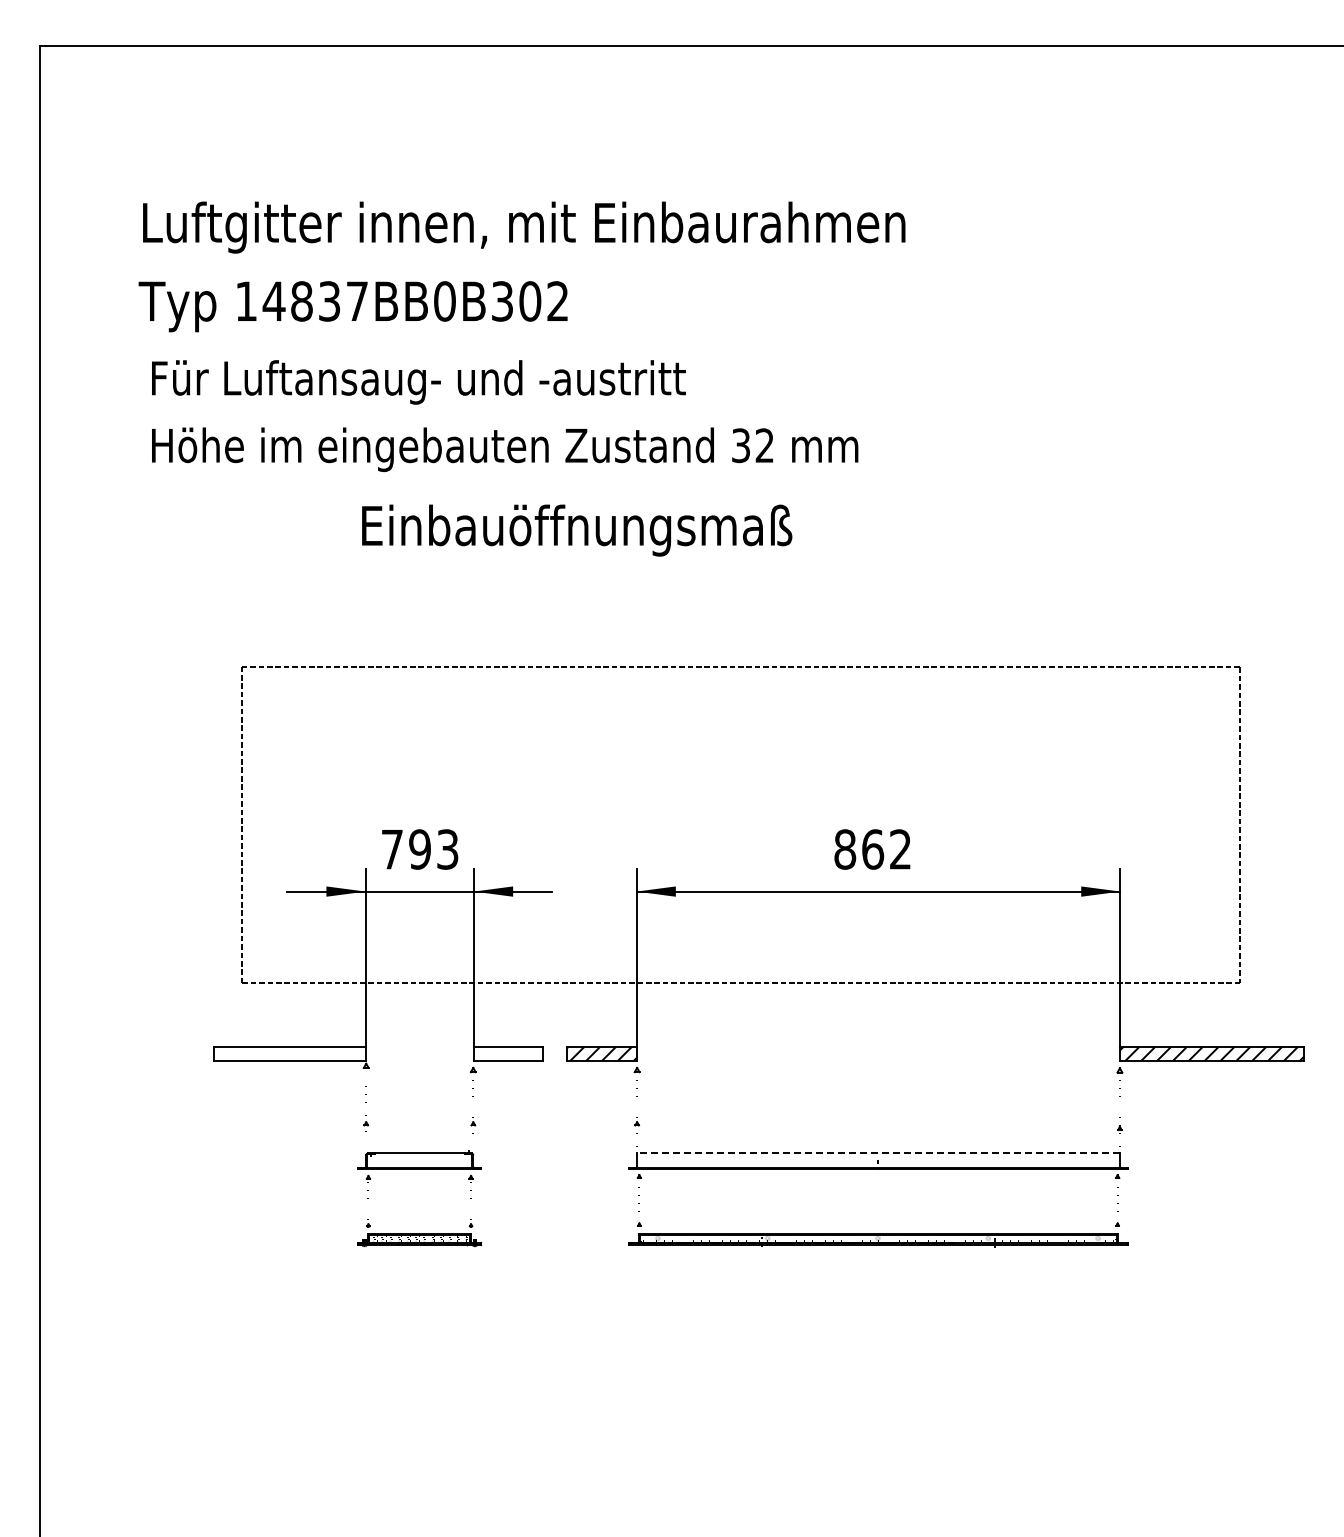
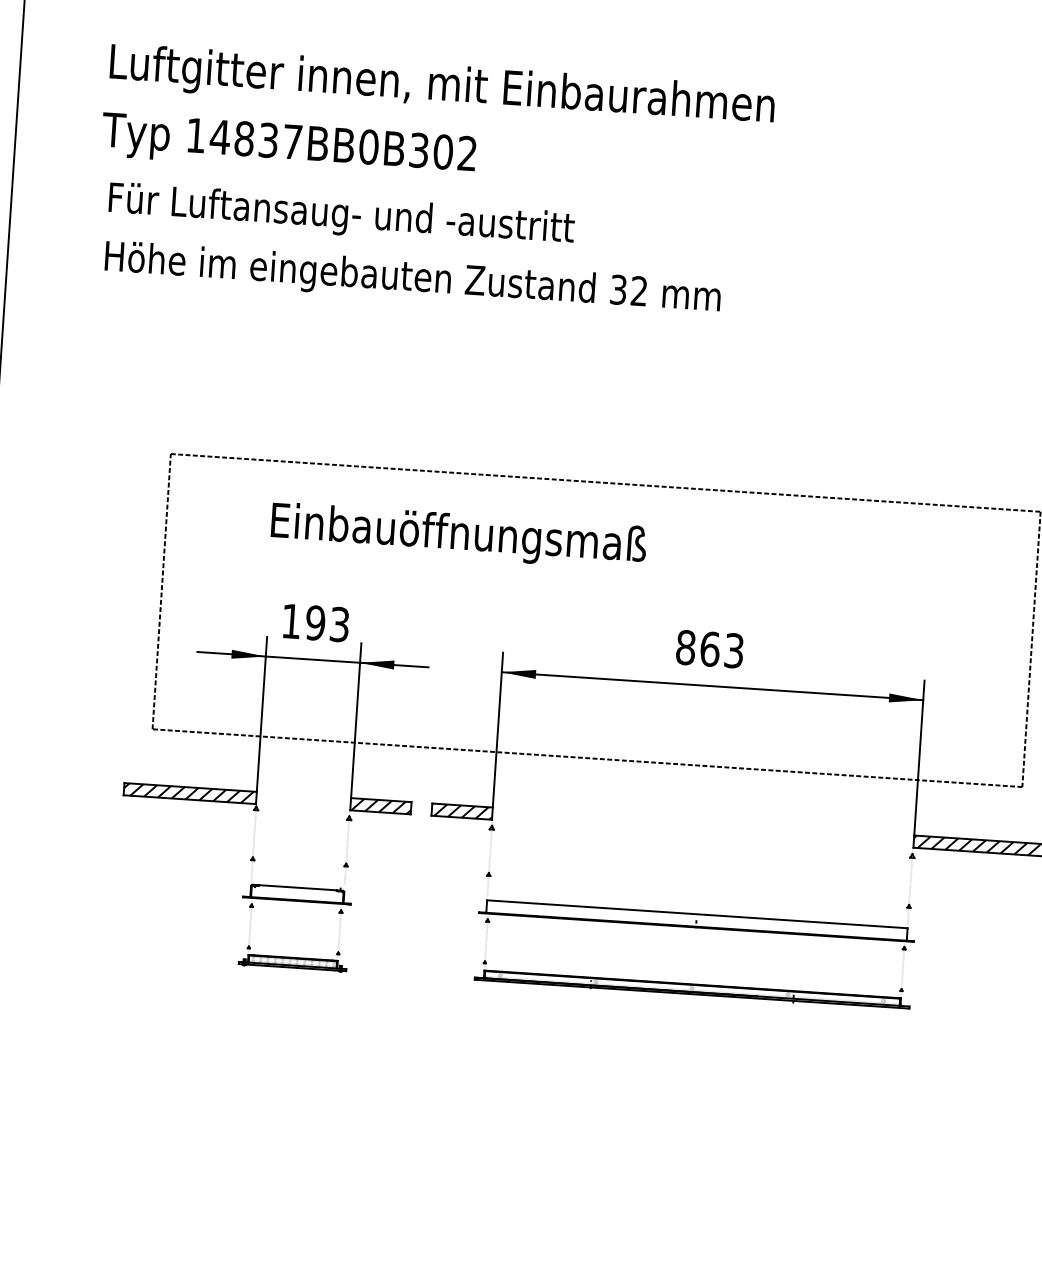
text: (577, 530) -> (459, 536), moved
text: (392, 849) -> (291, 621), 793 -> 193
text: (900, 849) -> (734, 650), 862 -> 863
hatch: (289, 1053) -> (190, 793), added
hatch: (509, 1053) -> (381, 805), added
line: (878, 1153) -> (697, 914), dashed -> solid

